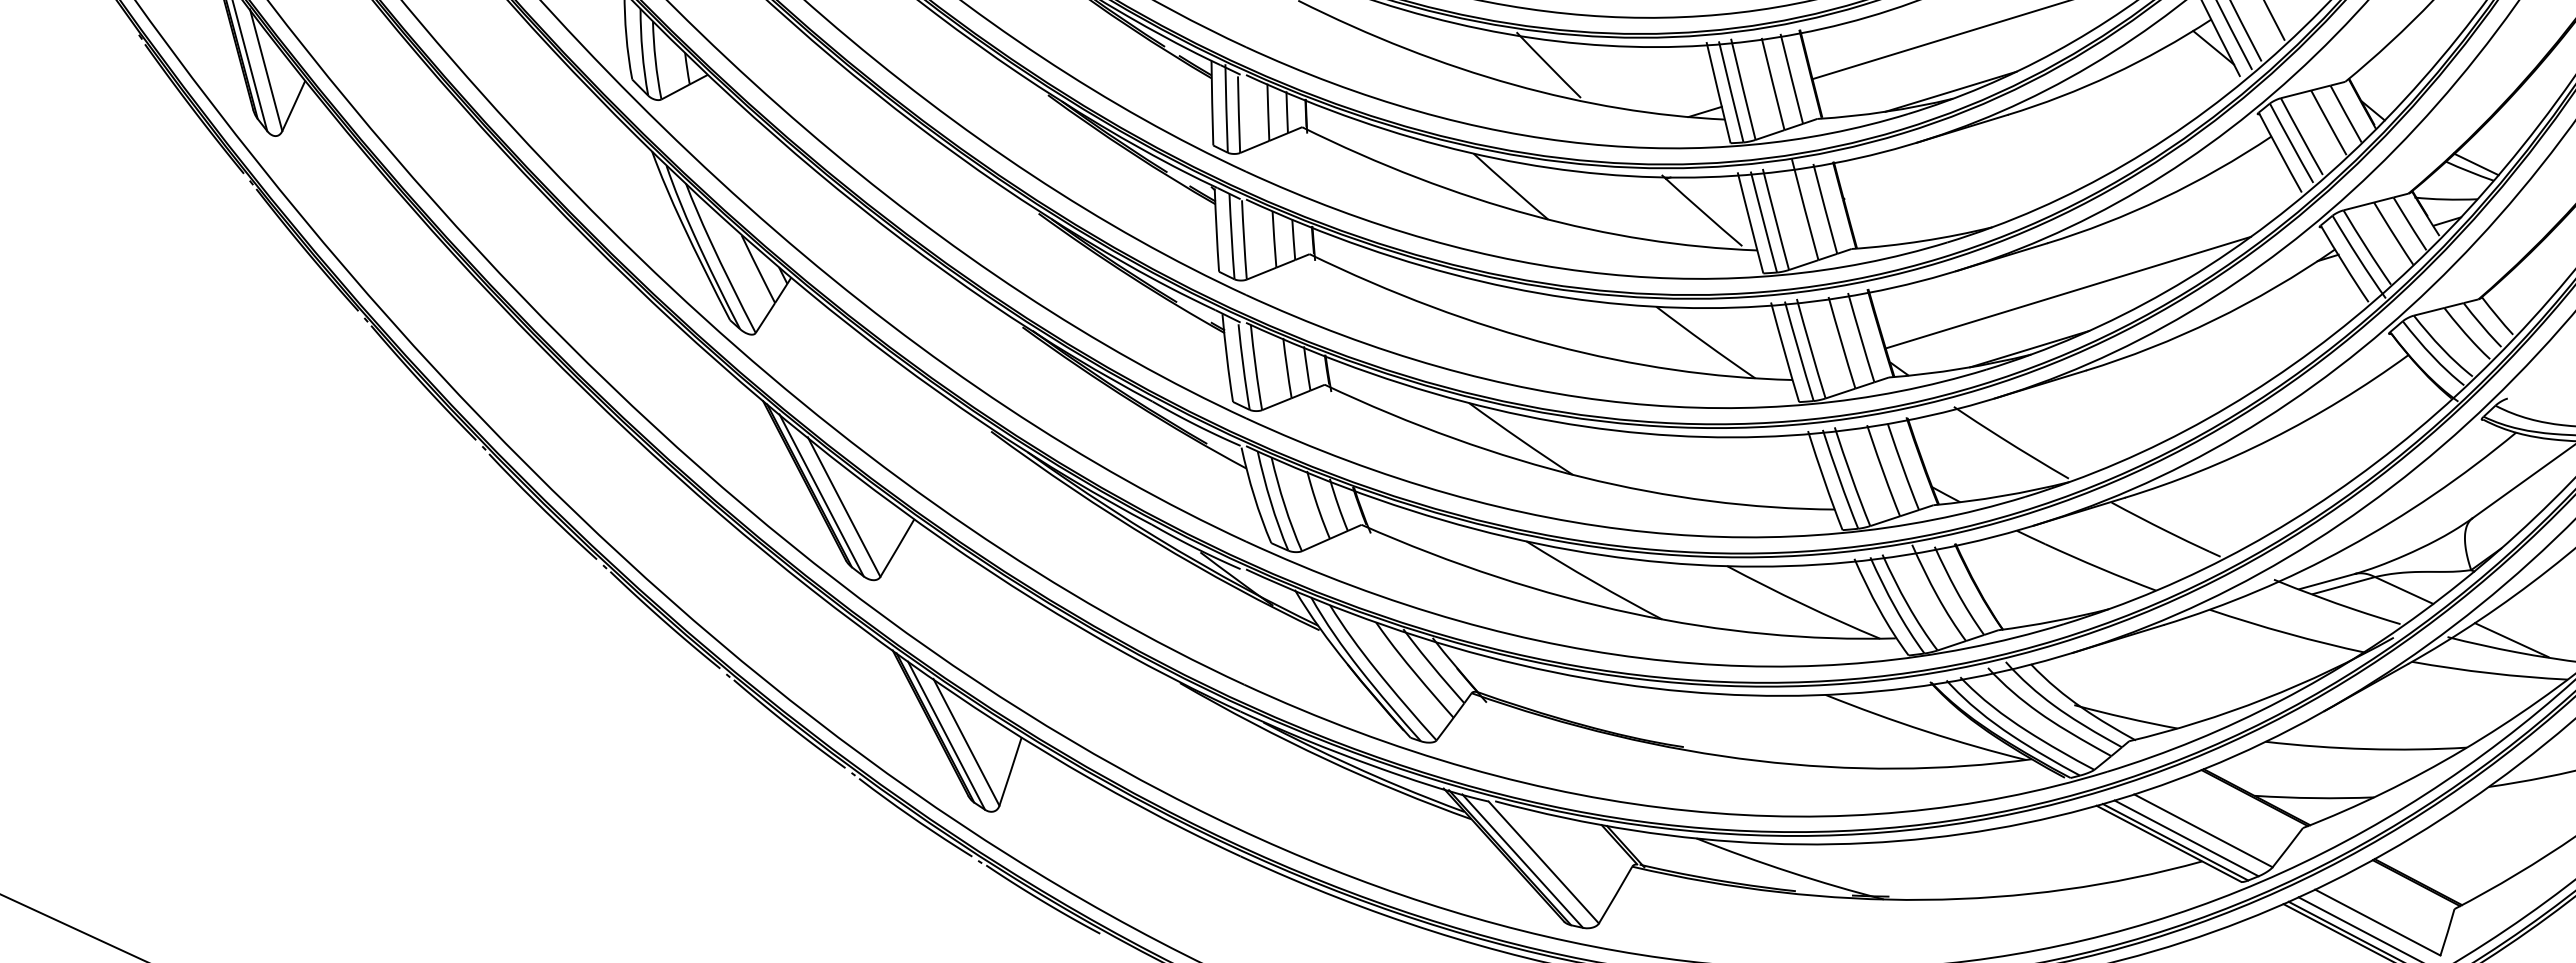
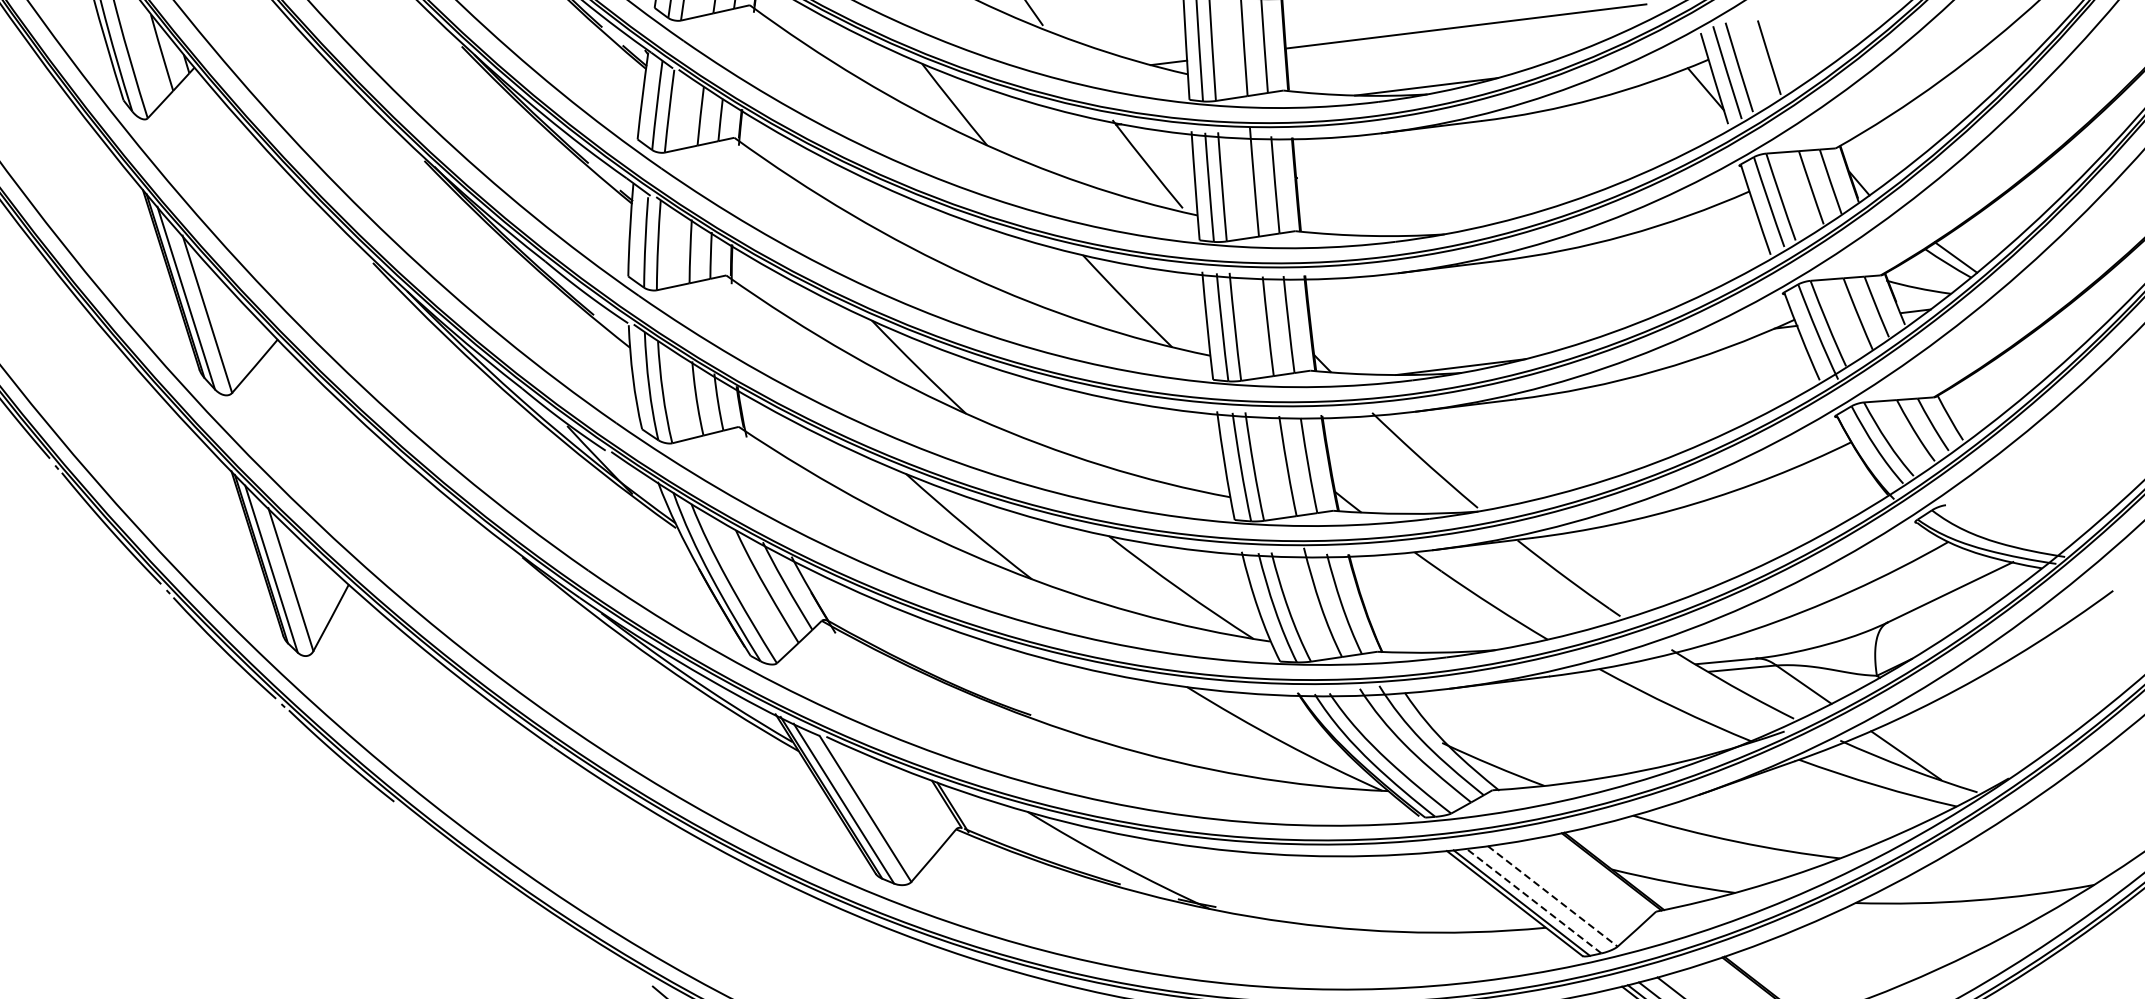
line: (2068, 292) -> (1511, 315), removed
line: (2203, 831) -> (1552, 897), solid -> dashed
line: (2186, 838) -> (1533, 901), solid -> dashed

